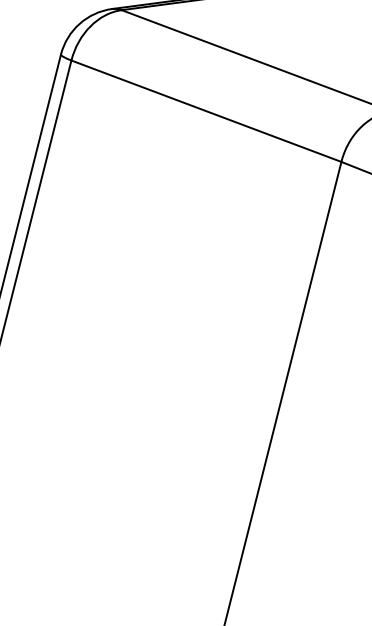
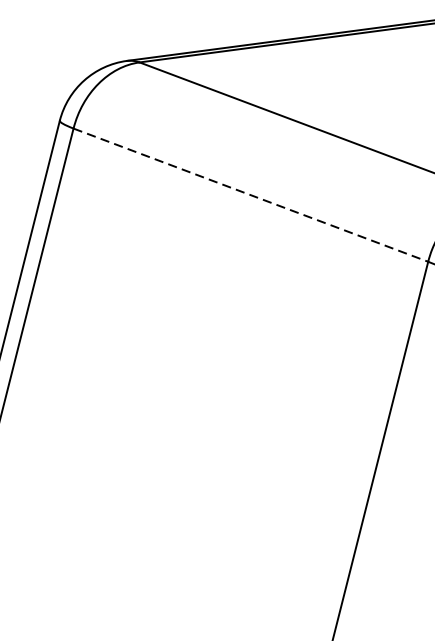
line: (206, 111) -> (250, 195), solid -> dashed

